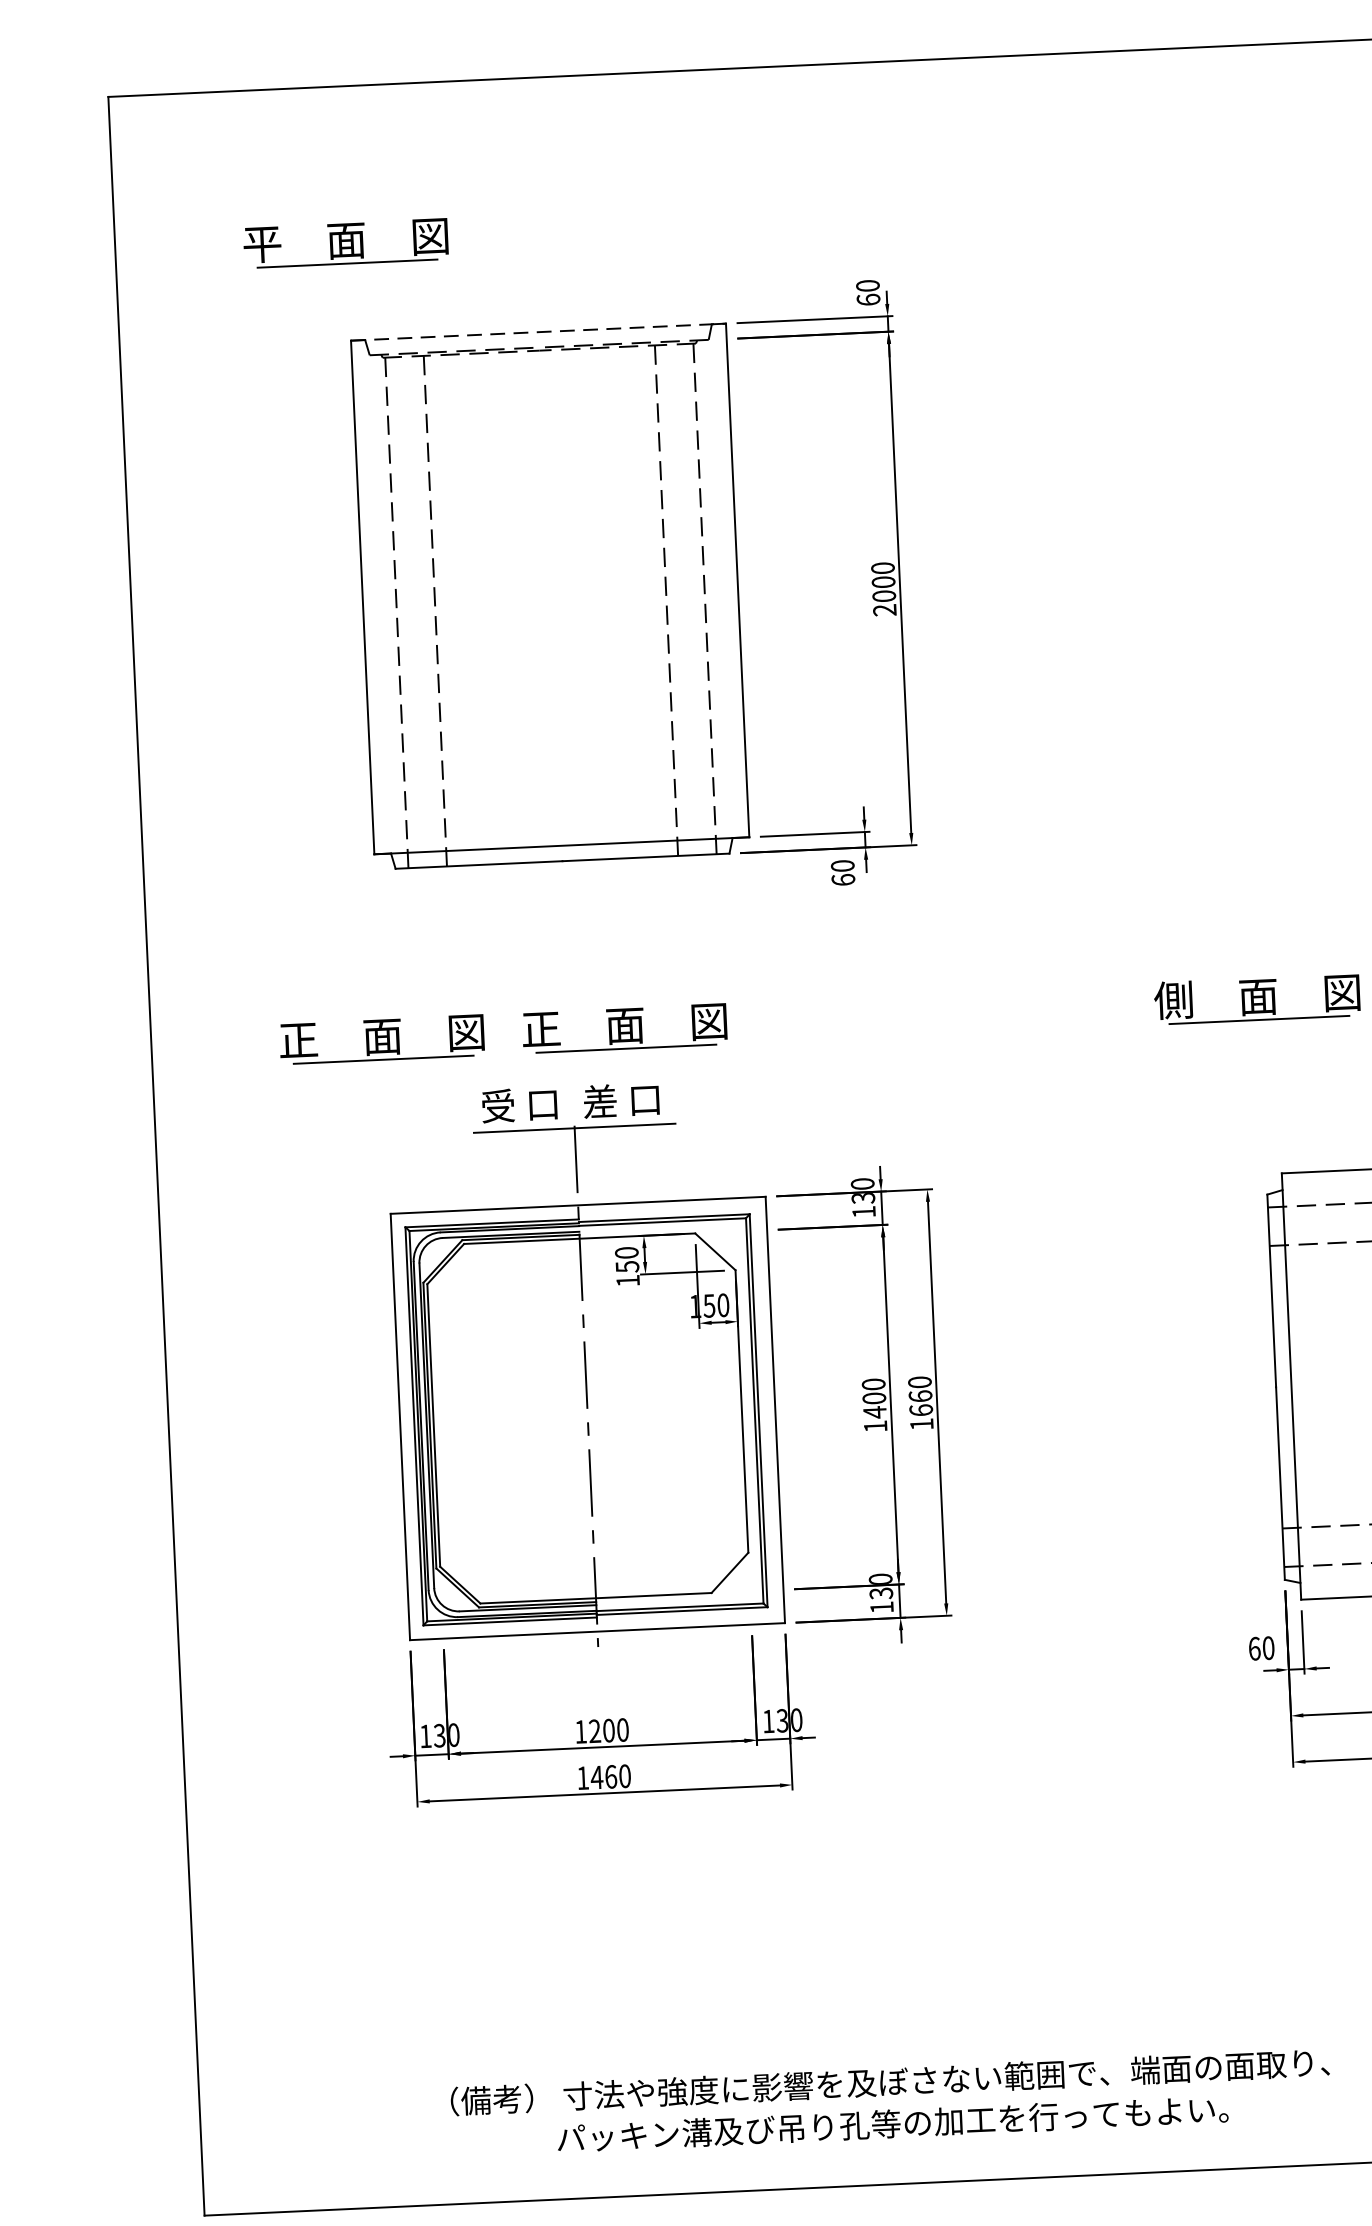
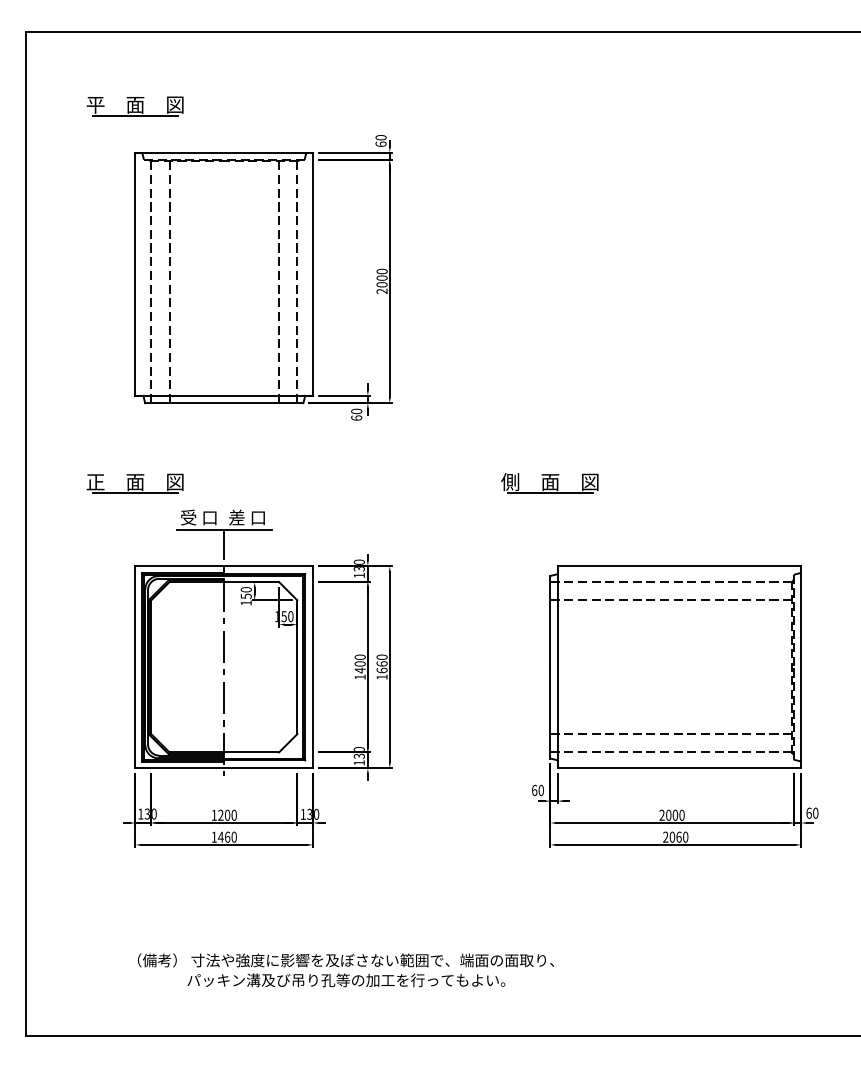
line: (538, 332) -> (224, 152), dashed -> solid
part: (623, 1028) -> (249, 483), removed
text: (890, 2103) -> (345, 970), moved

